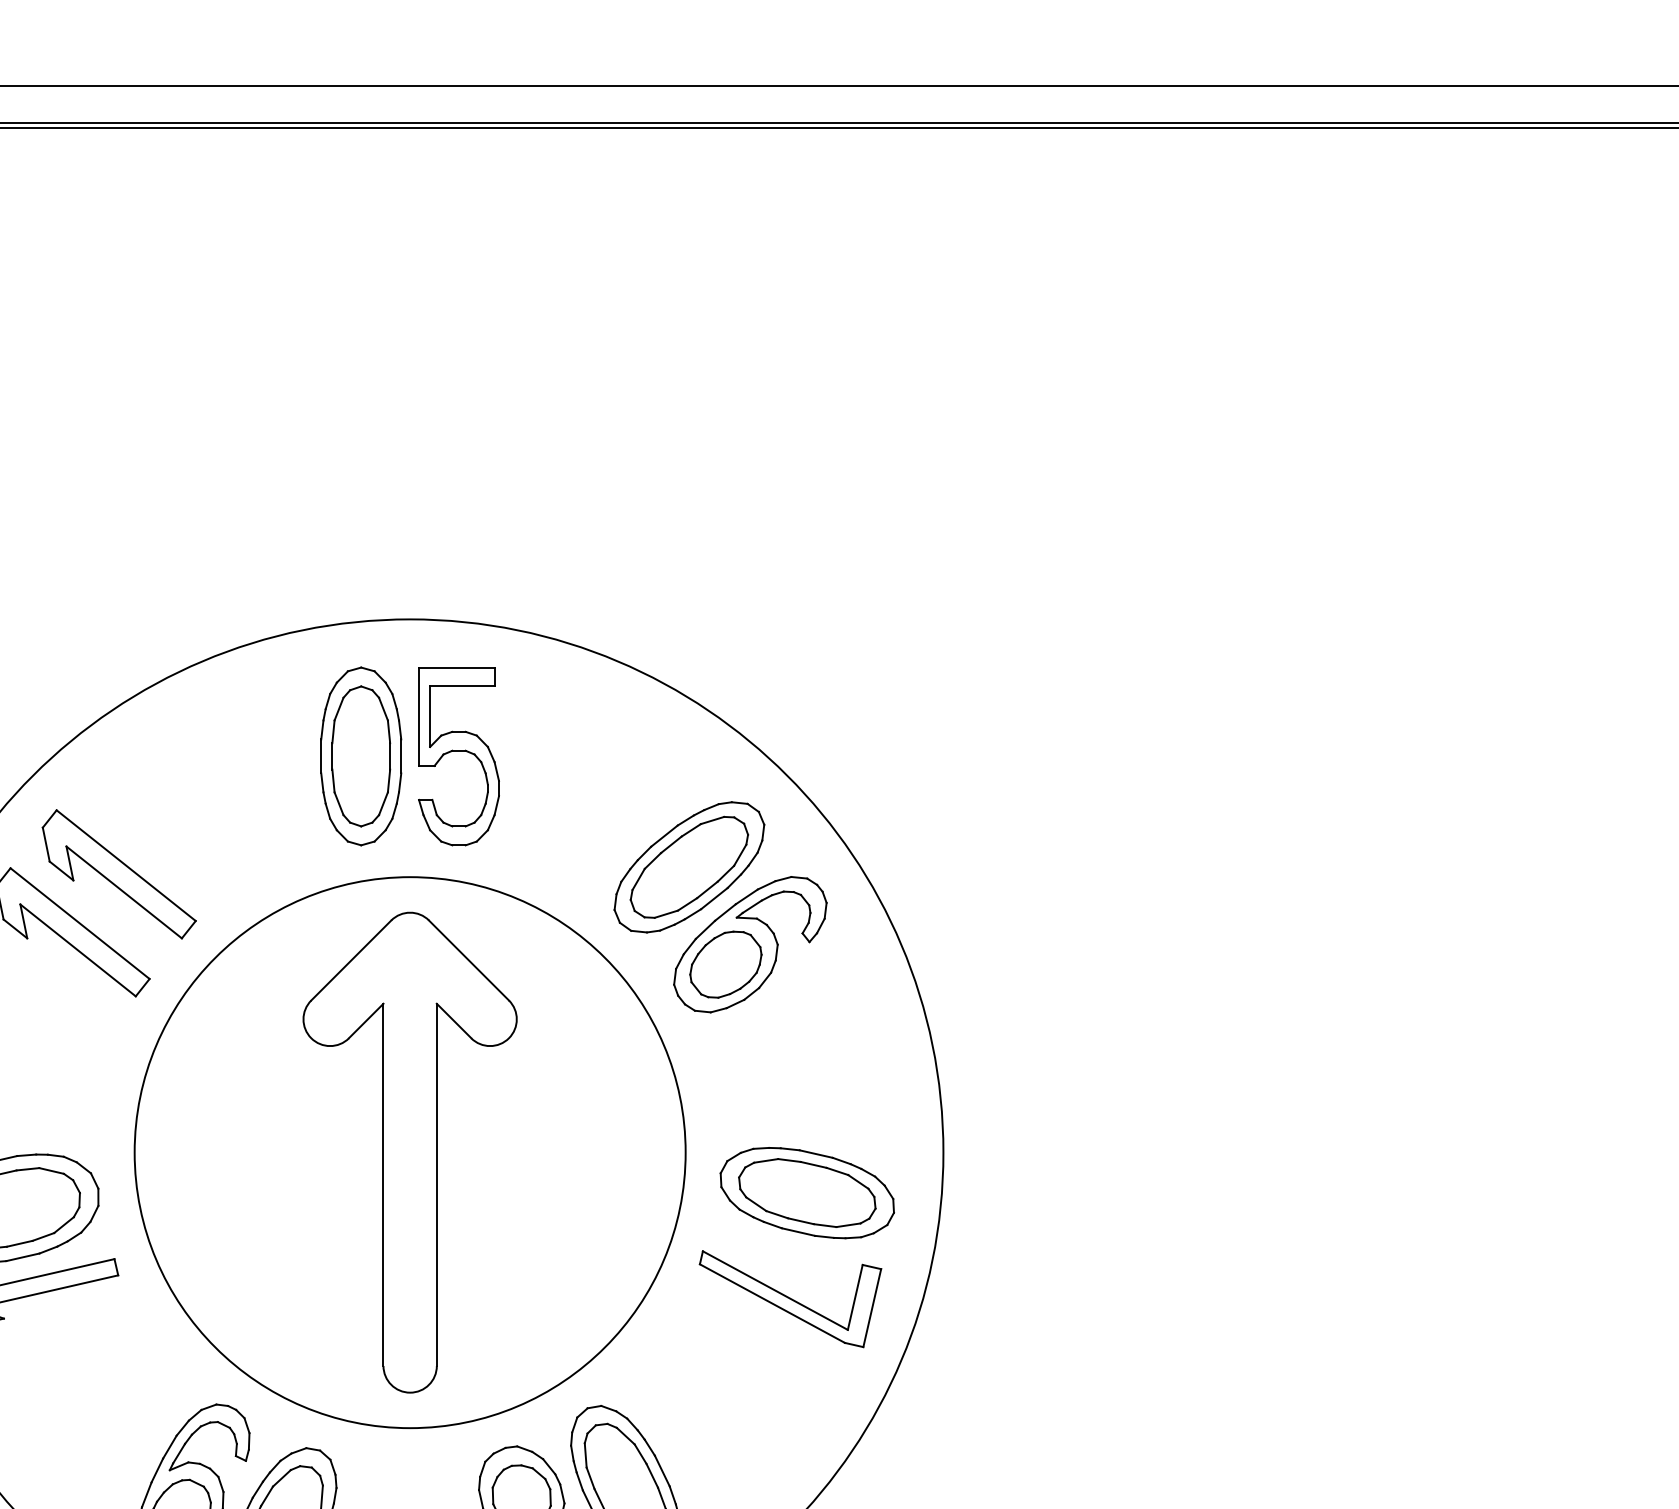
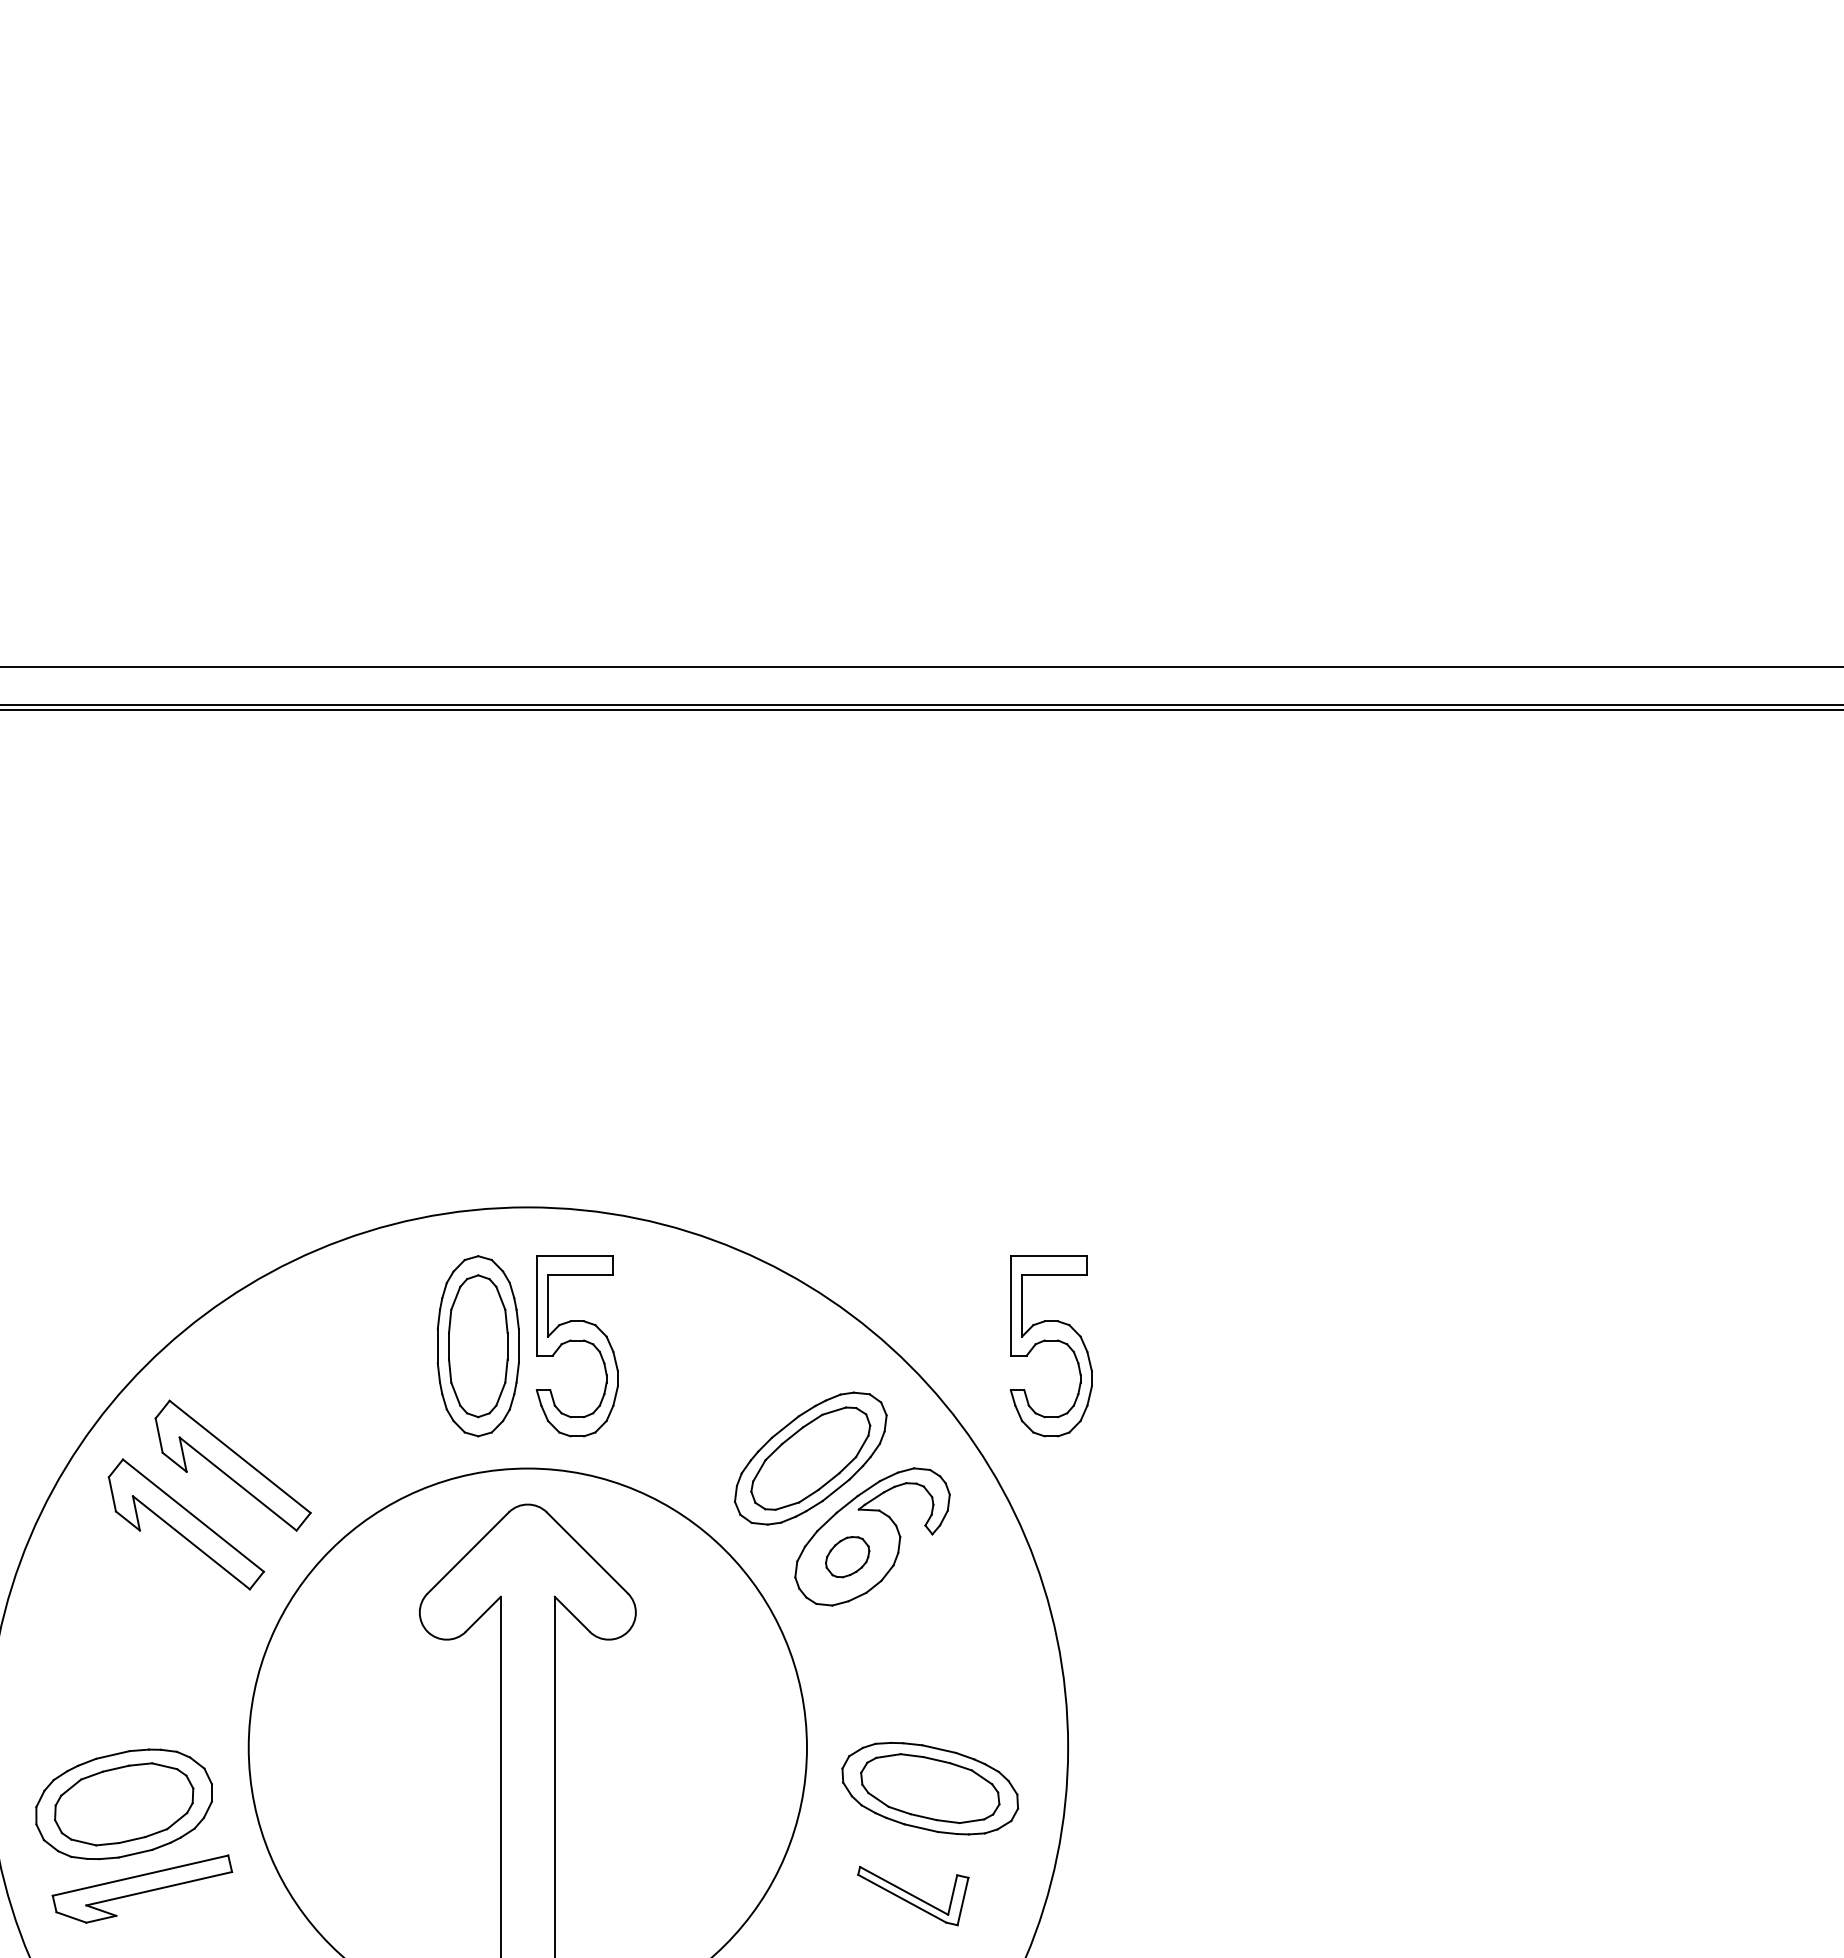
part: (926, 756) -> (1050, 1346), added
part: (725, 963) -> (847, 1556), size x0.6
part: (790, 1298) -> (913, 1895), size x0.6

